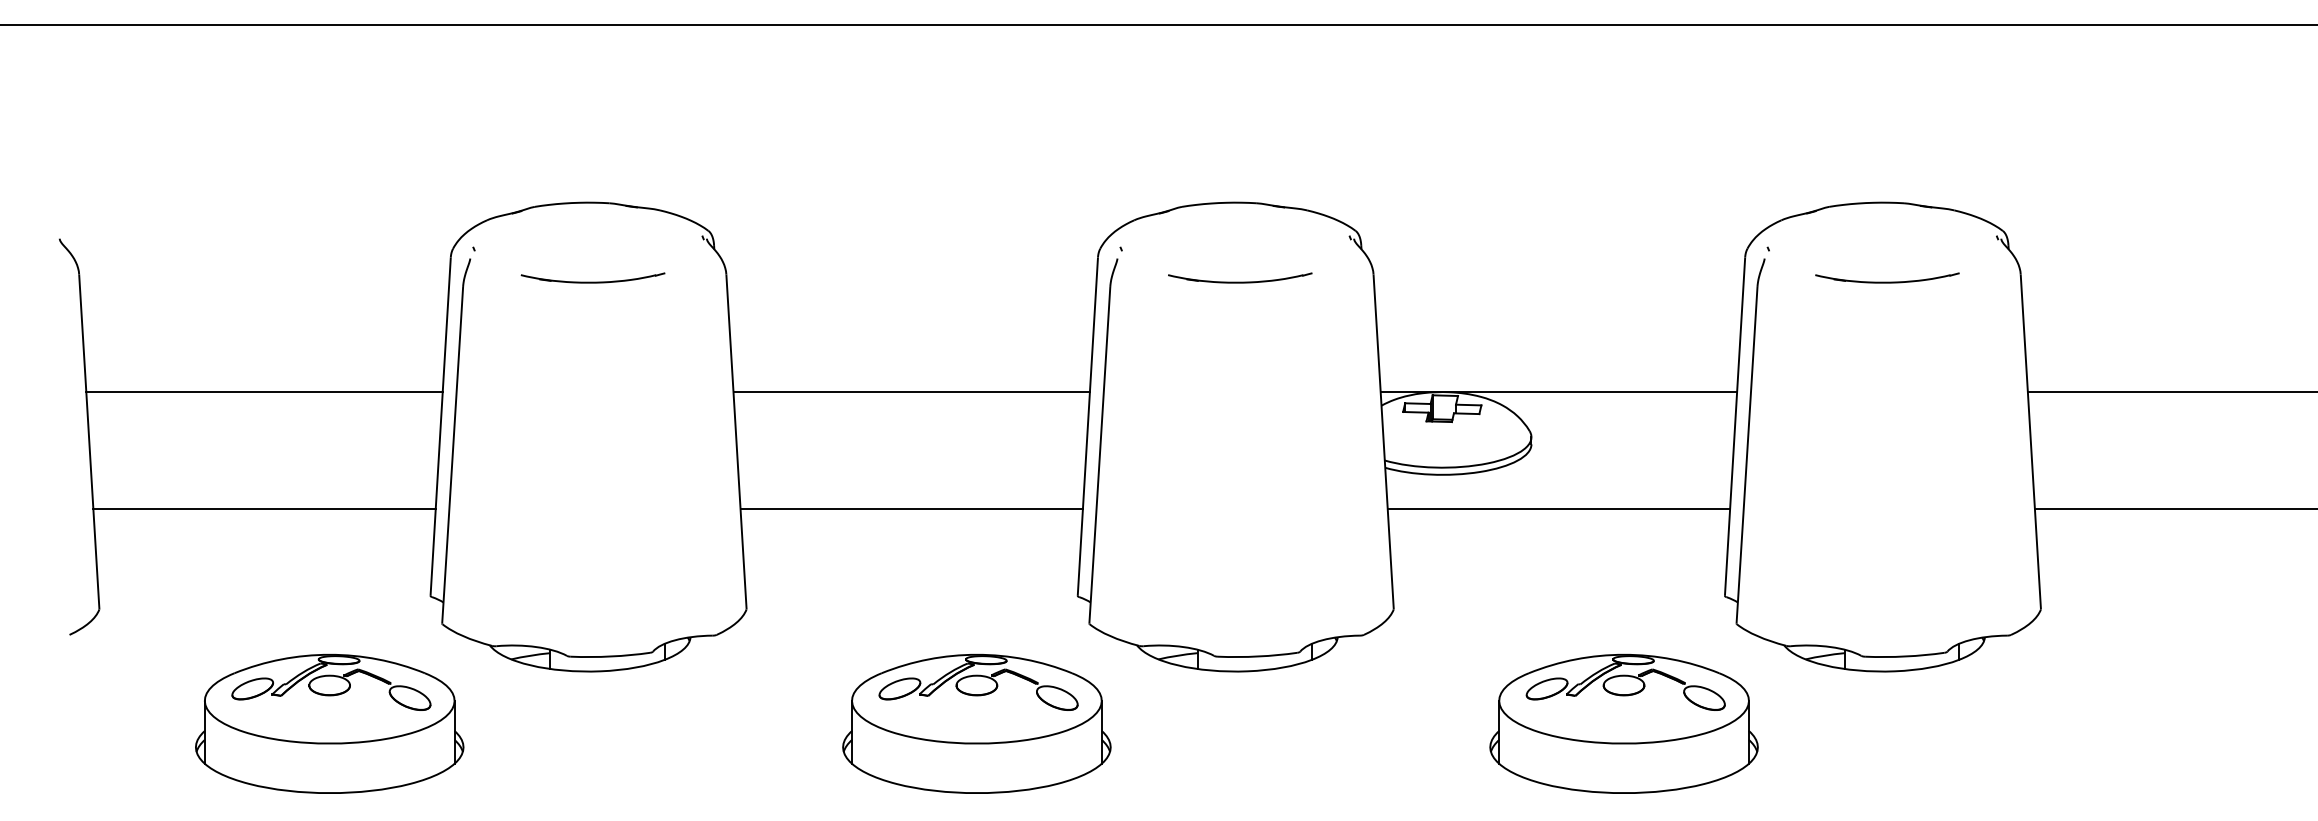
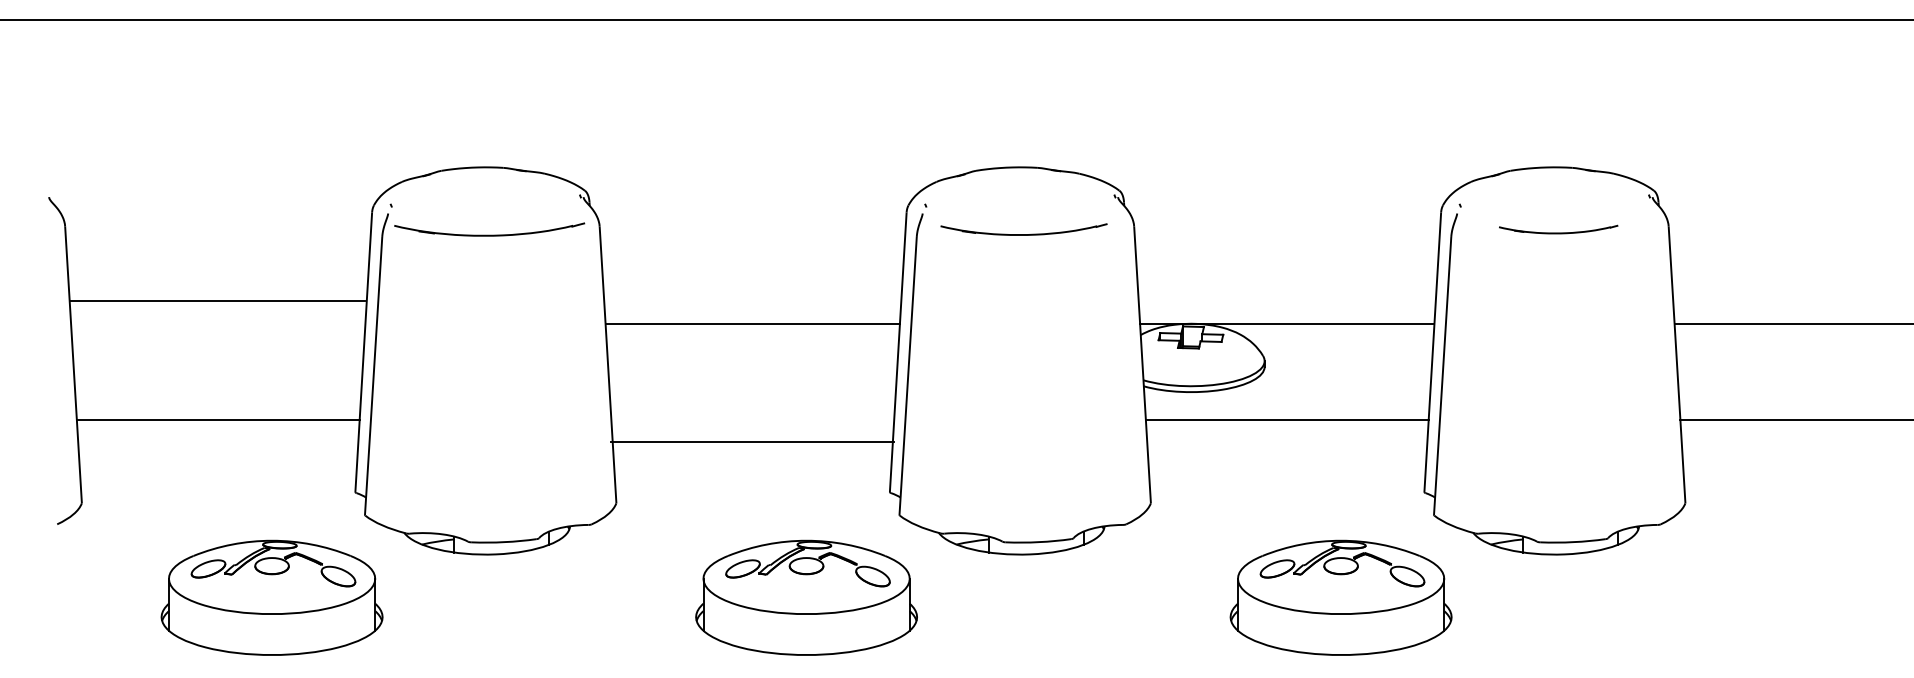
part: (592, 277) -> (489, 229), size x1.6
part: (1240, 277) -> (1024, 229), size x1.4
line: (264, 392) -> (218, 301), moved
line: (911, 509) -> (752, 442), moved

